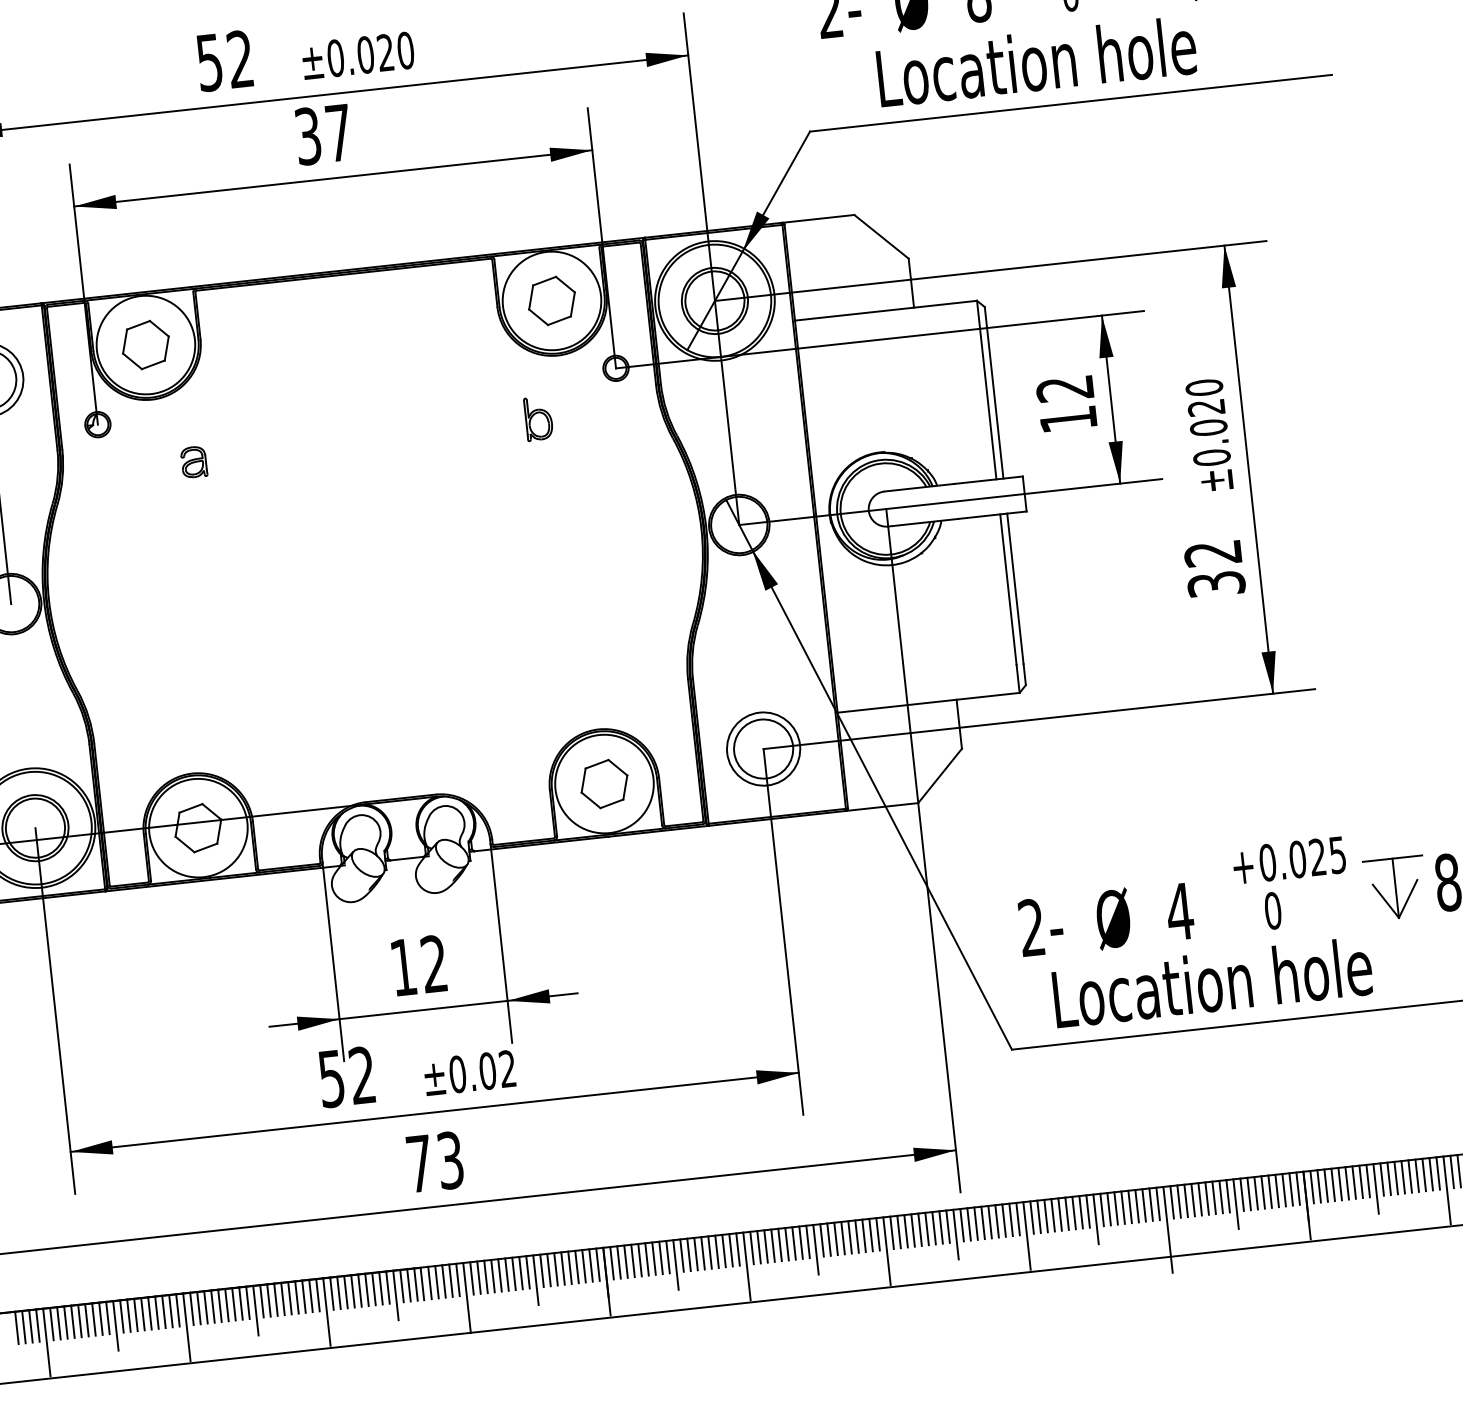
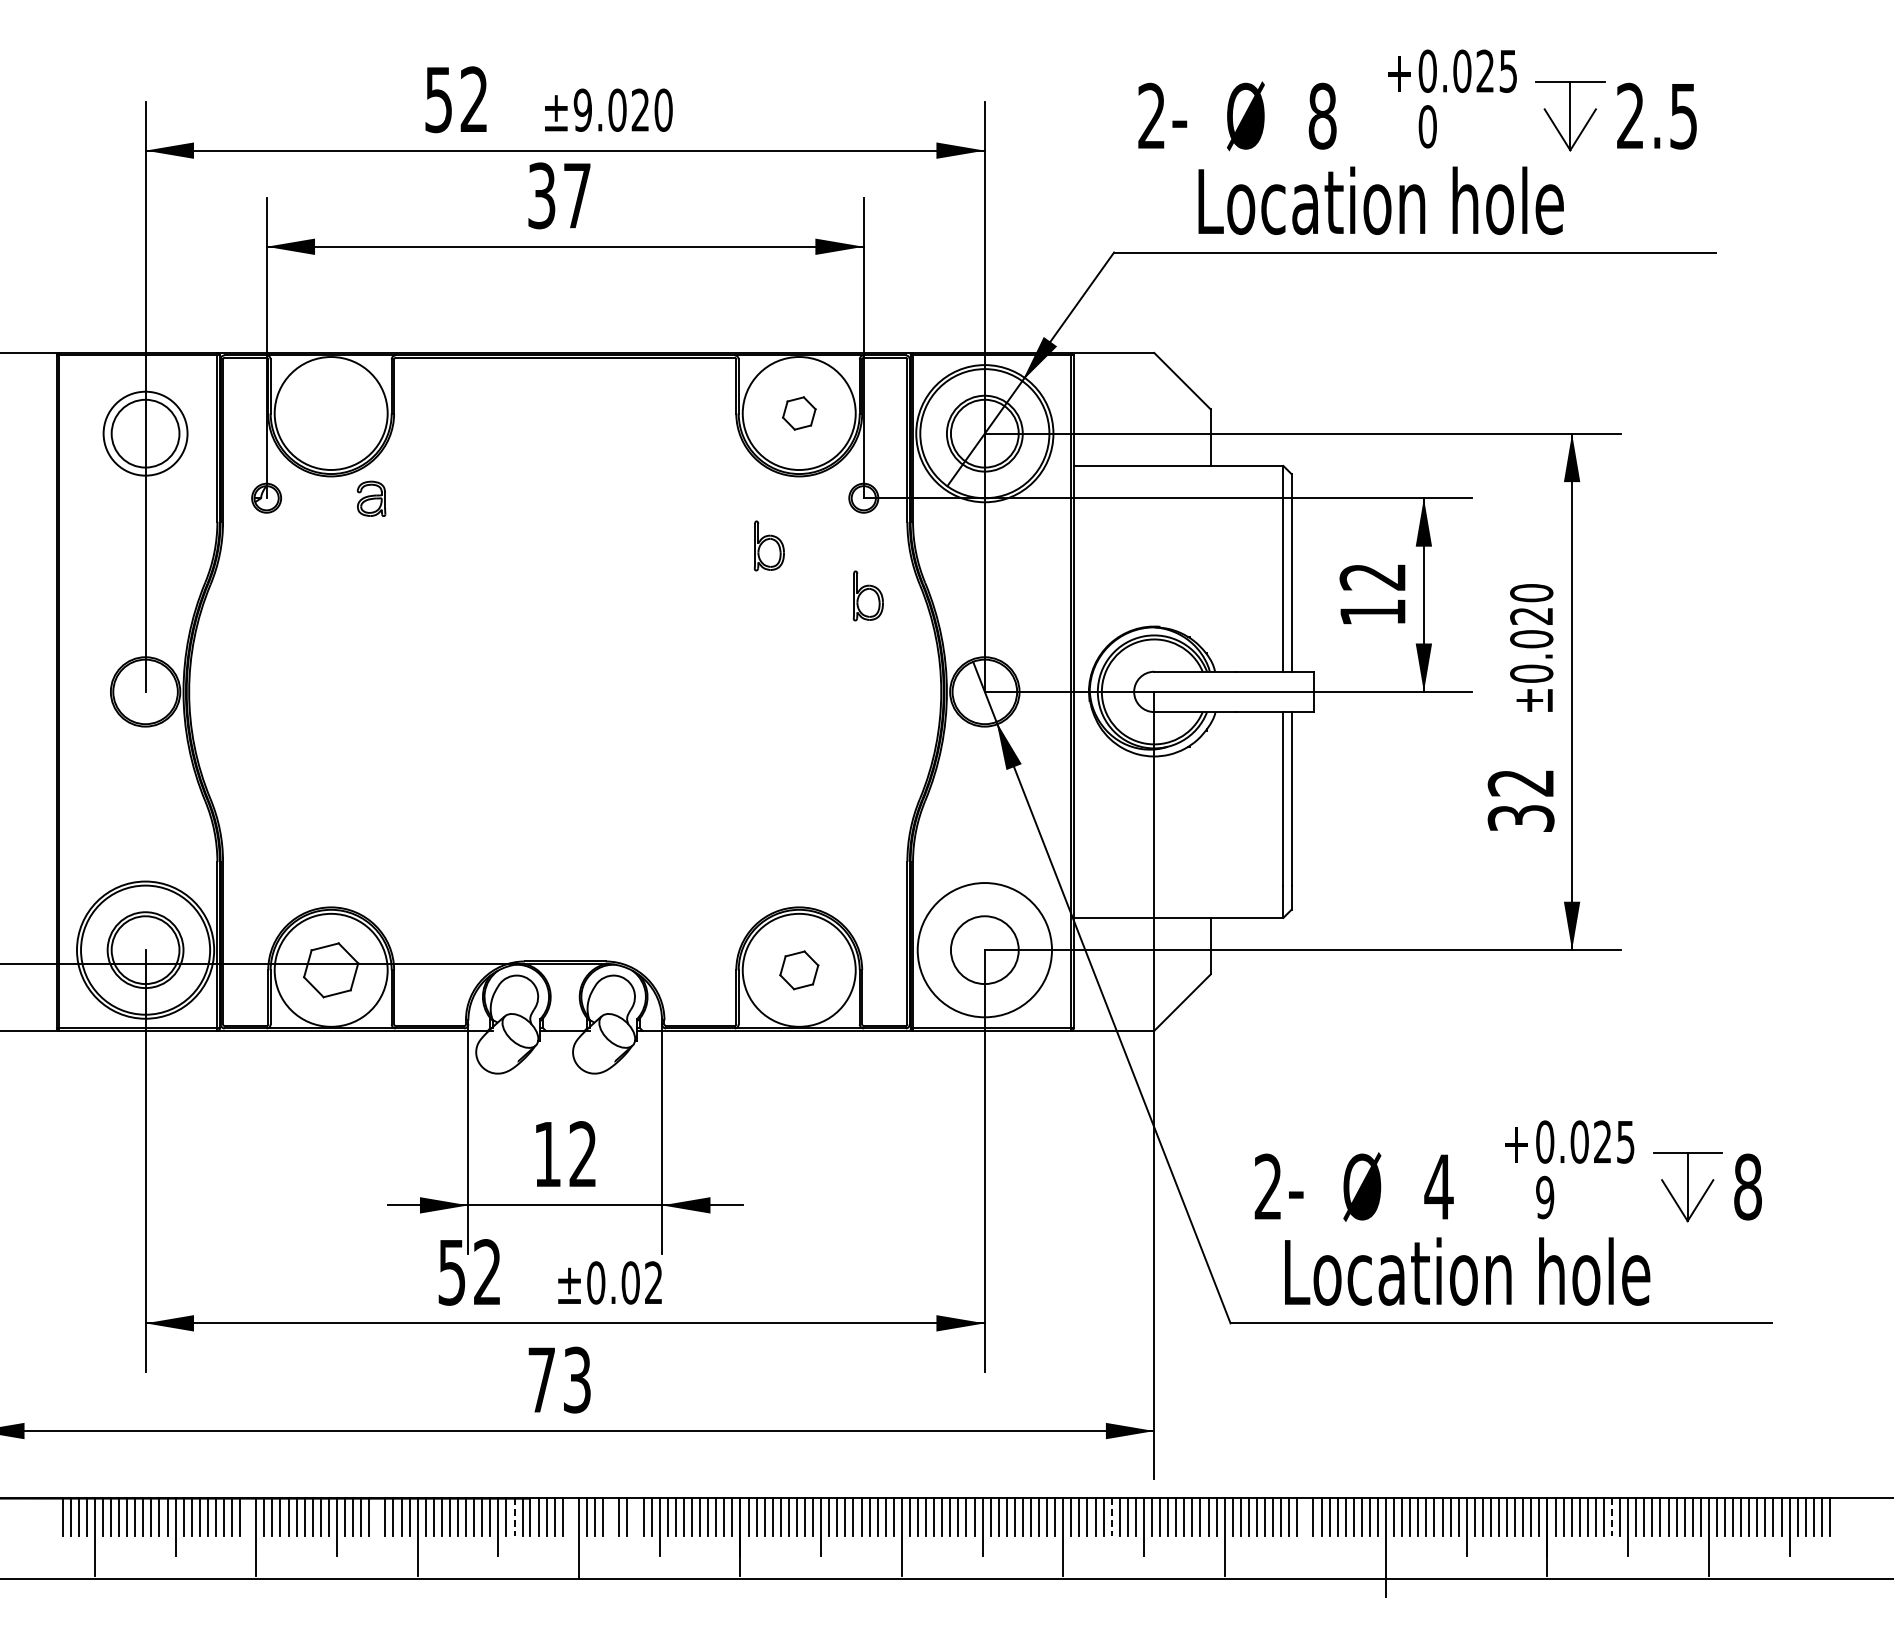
text: (335, 57) -> (582, 109), ±0.020 -> ±9.020
part: (552, 300) -> (799, 413), size x0.6
part: (146, 345) -> (331, 413), removed
part: (628, 452) -> (867, 595), added
part: (194, 461) -> (371, 498), moved
circle: (763, 749) -> (984, 950), size x1.6
part: (604, 784) -> (799, 970), size x0.7
text: (1273, 910) -> (1545, 1197), 0 -> 9
line: (1361, 1182) -> (1612, 1517), solid -> dashed
line: (1096, 1218) -> (1305, 1526), removed
line: (926, 1229) -> (1111, 1517), solid -> dashed
line: (513, 1273) -> (635, 1516), removed
line: (493, 1275) -> (611, 1516), removed
line: (458, 1279) -> (571, 1516), removed
line: (409, 1285) -> (514, 1517), solid -> dashed
line: (290, 1297) -> (377, 1516), removed
line: (178, 1309) -> (248, 1516), removed

